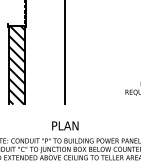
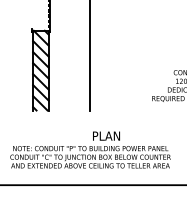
text: (65, 125) -> (106, 135), moved

